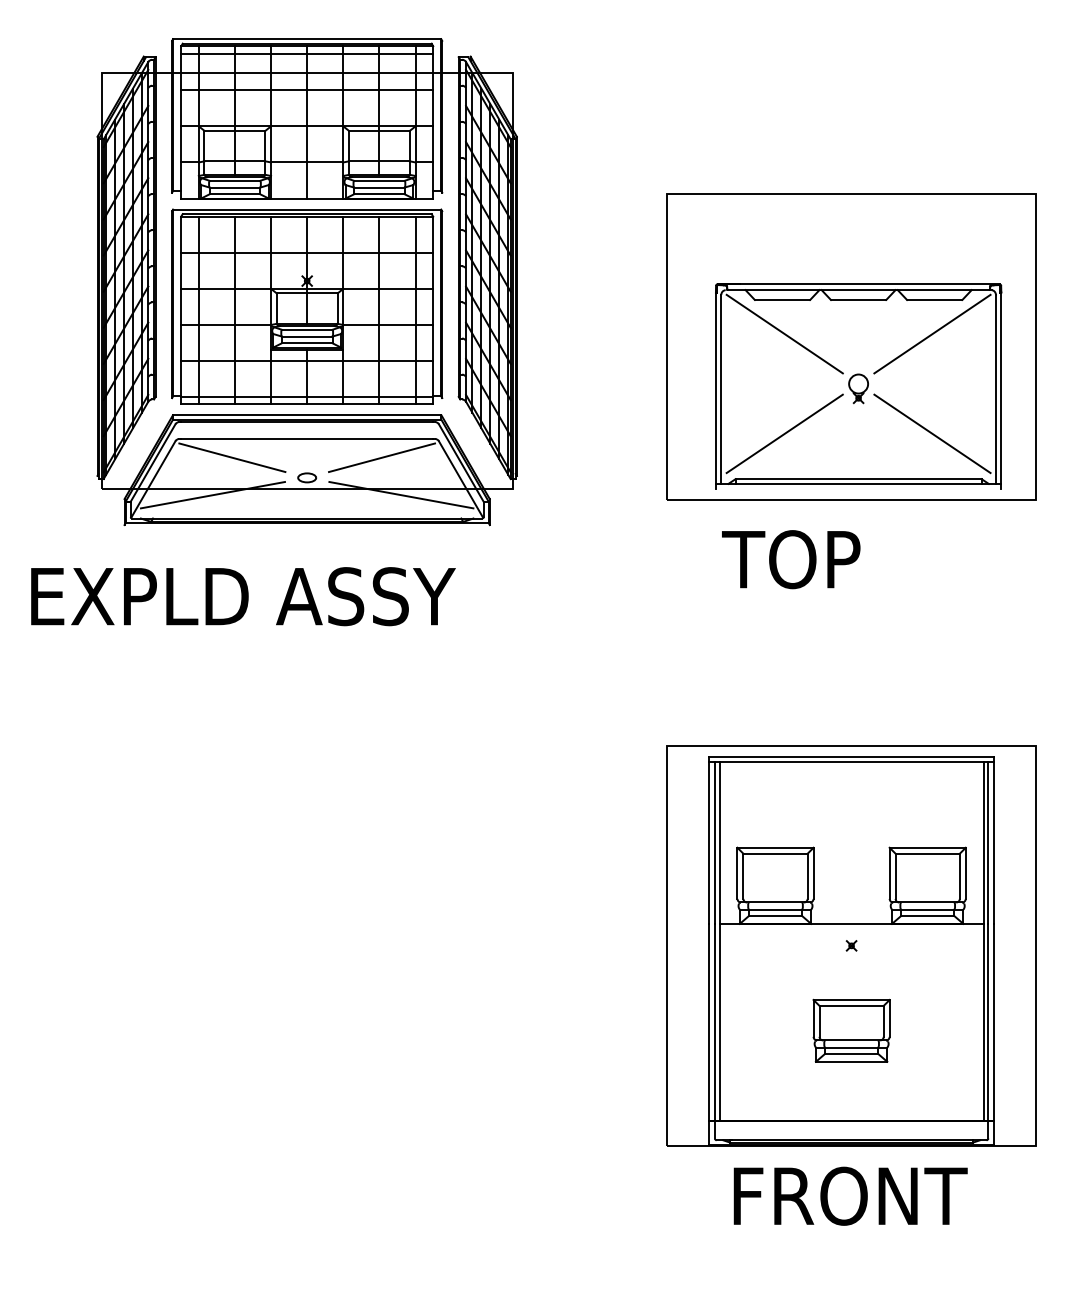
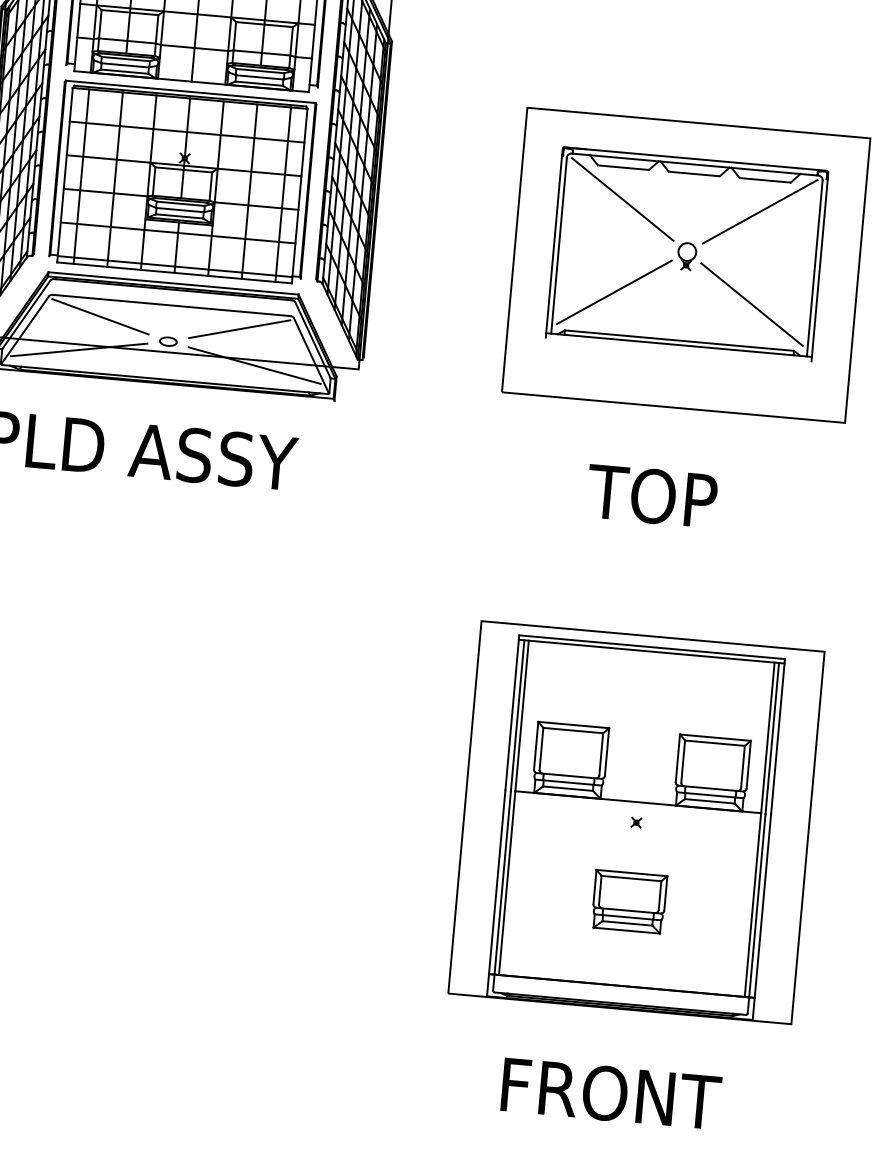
part: (858, 386) -> (687, 254), moved
text: (791, 559) -> (652, 496), moved
text: (850, 1195) -> (611, 1093), moved

